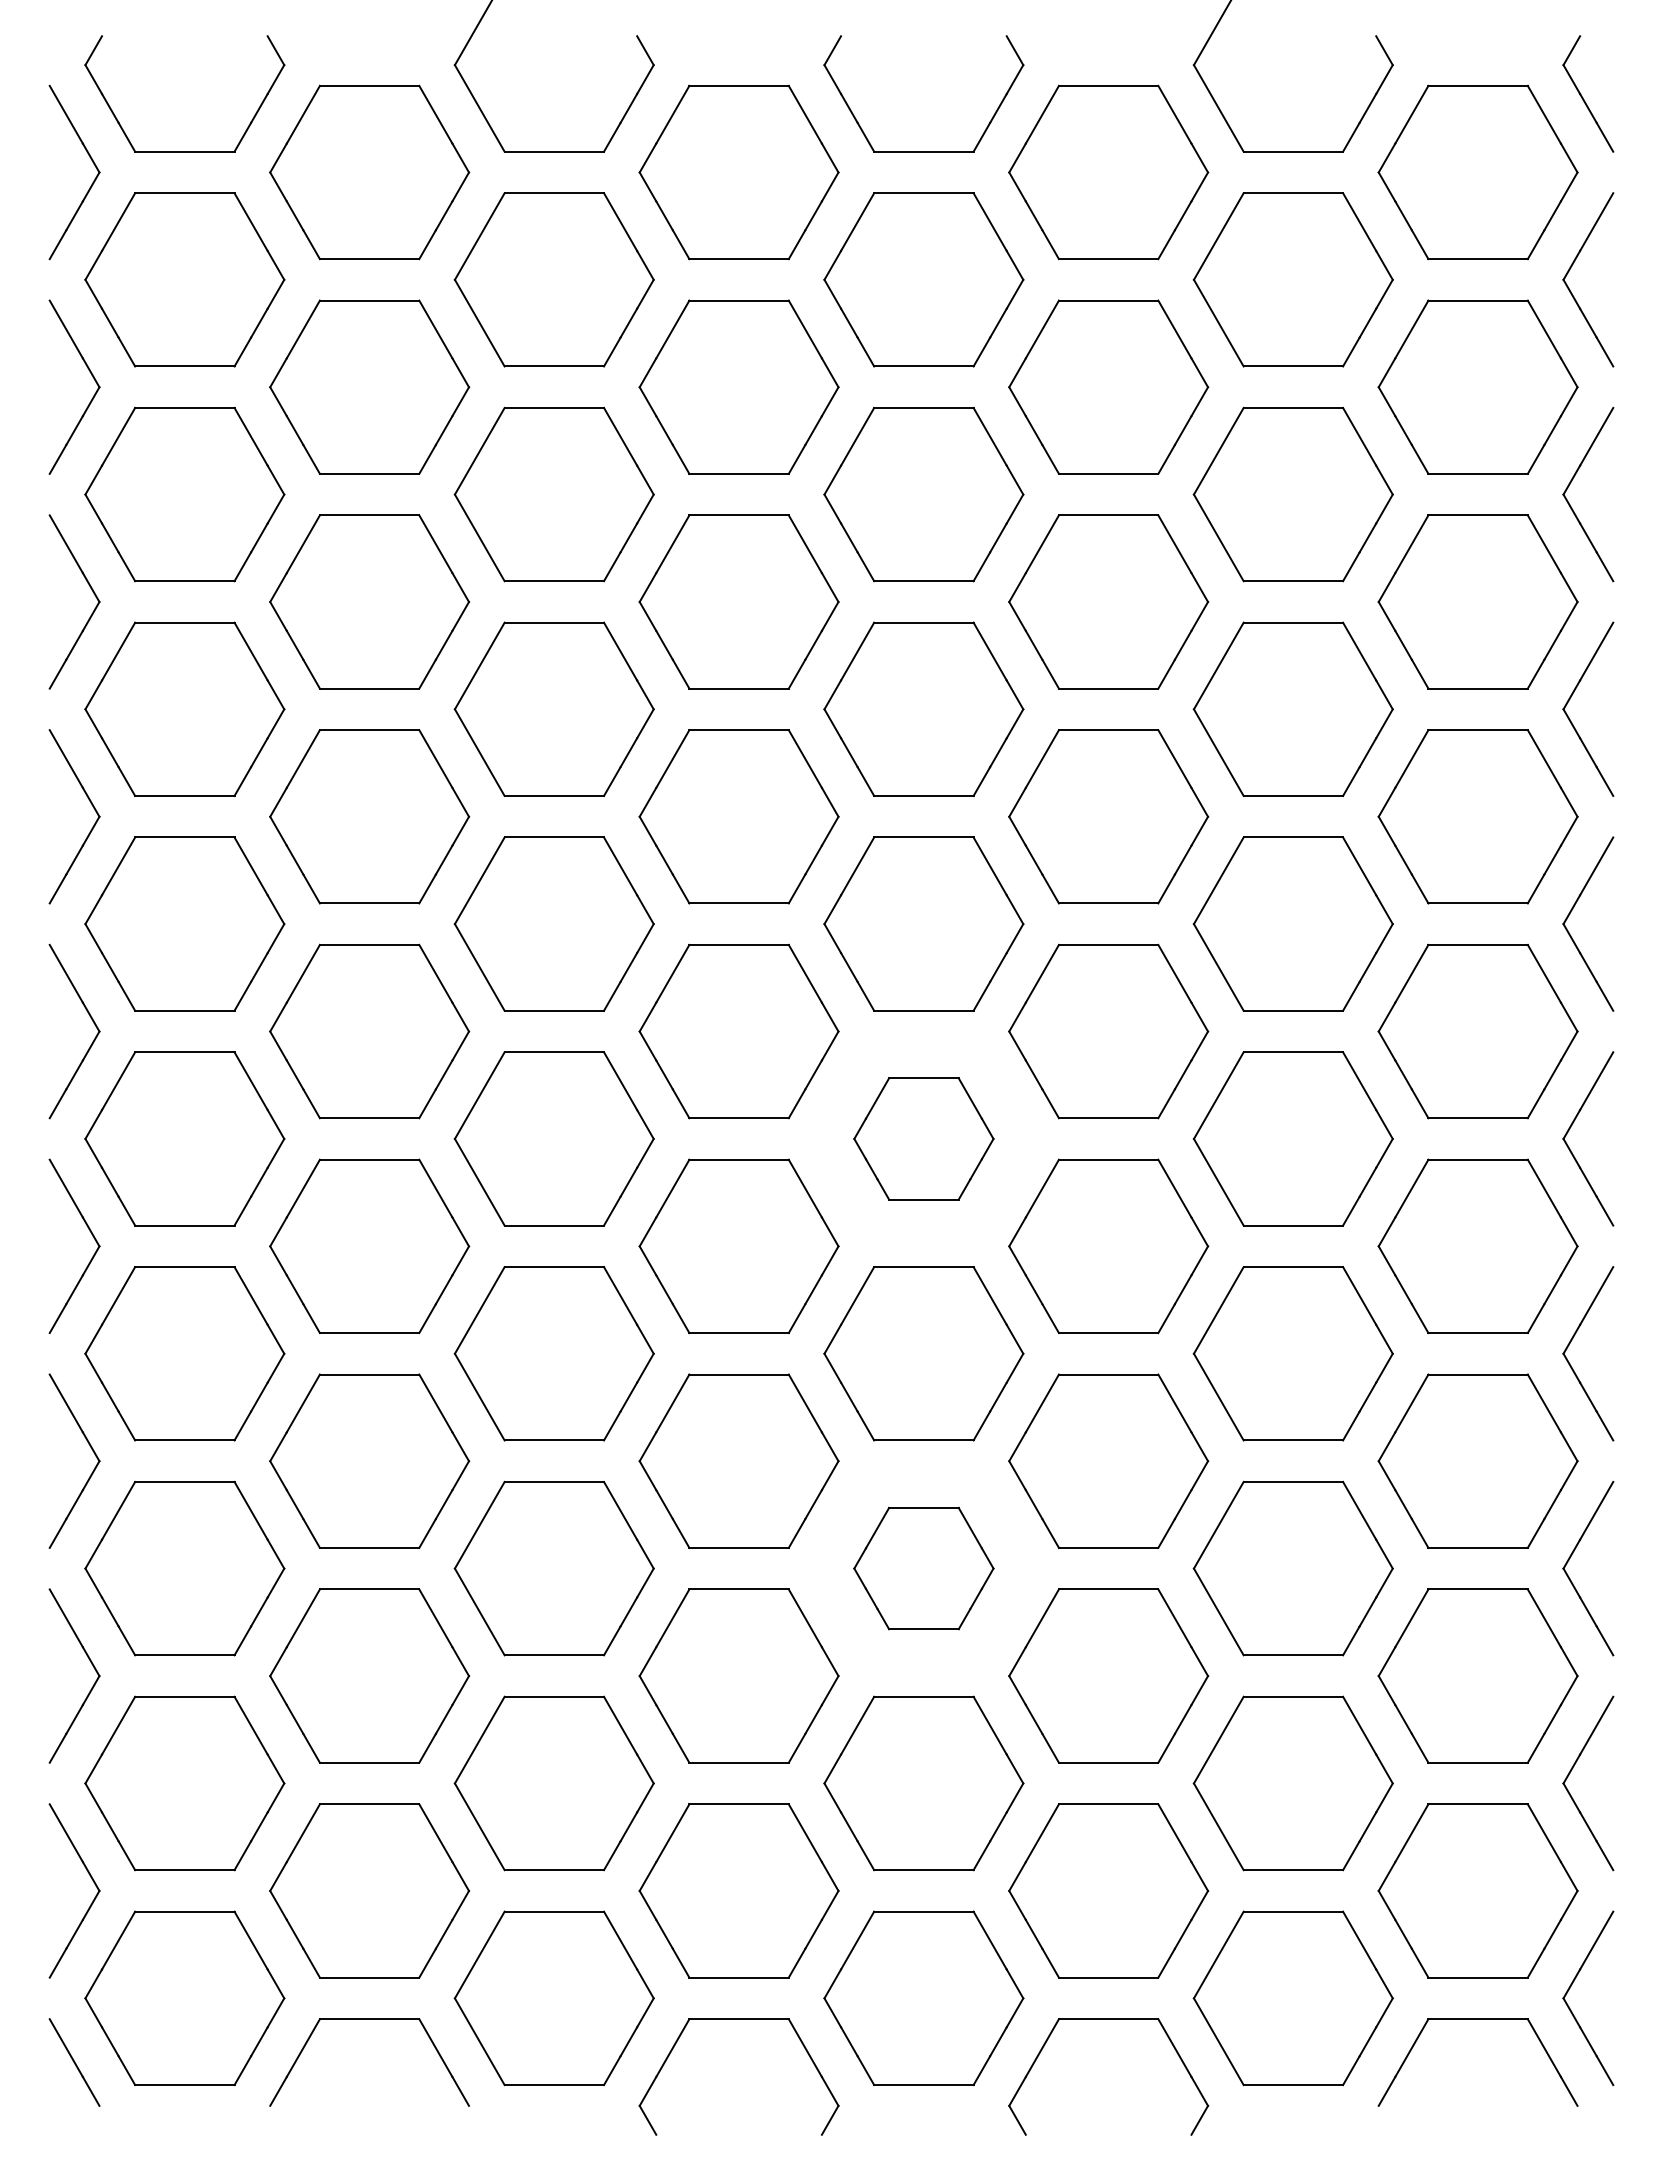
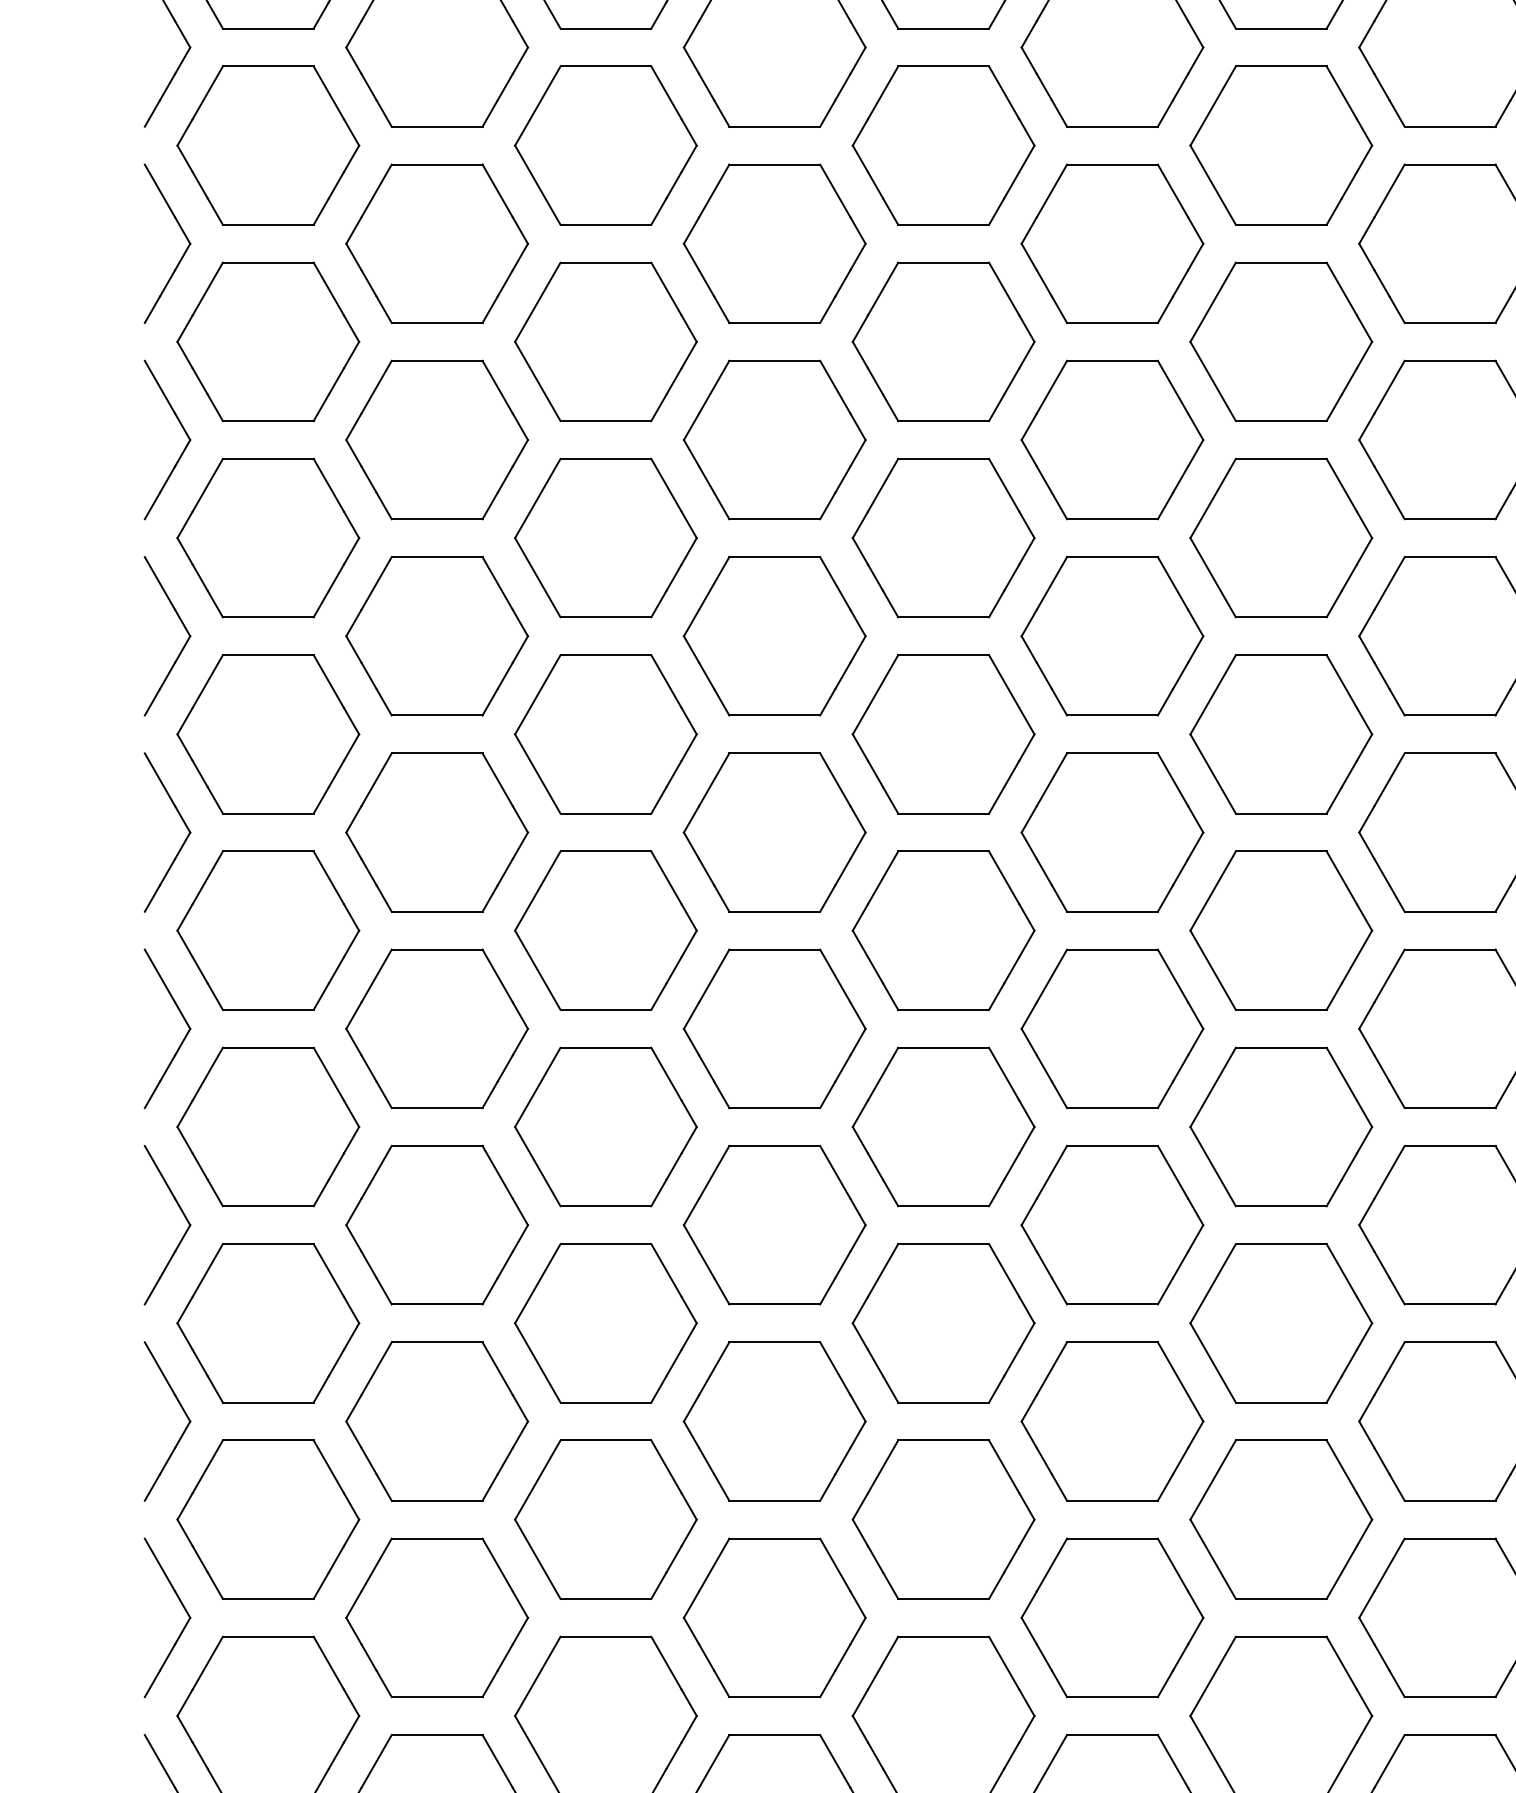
part: (923, 1138) -> (943, 930), size x1.43
part: (923, 1568) -> (943, 1323), size x1.43

